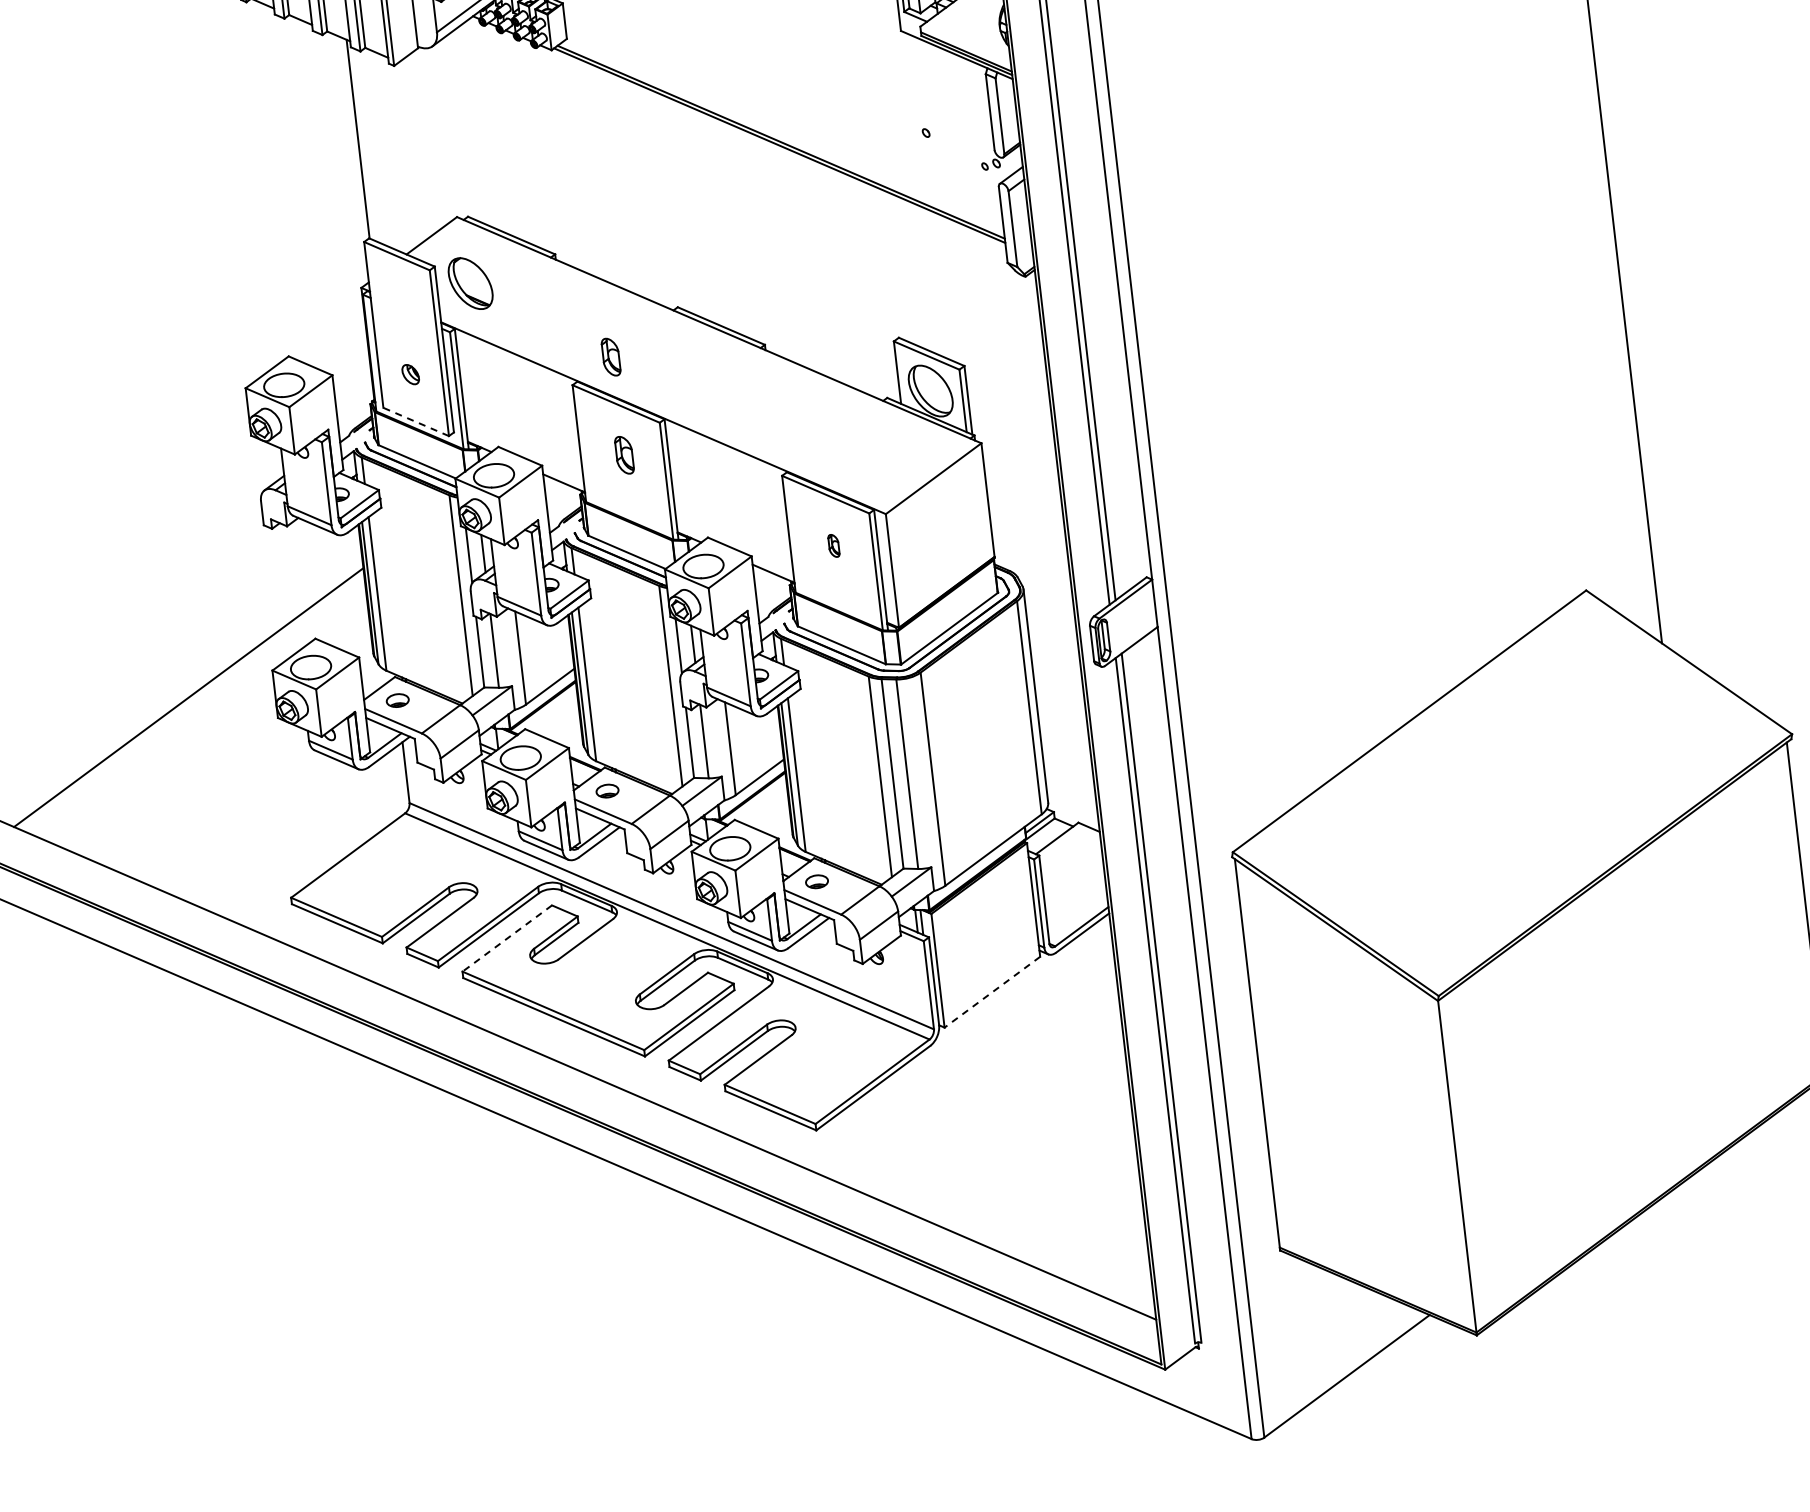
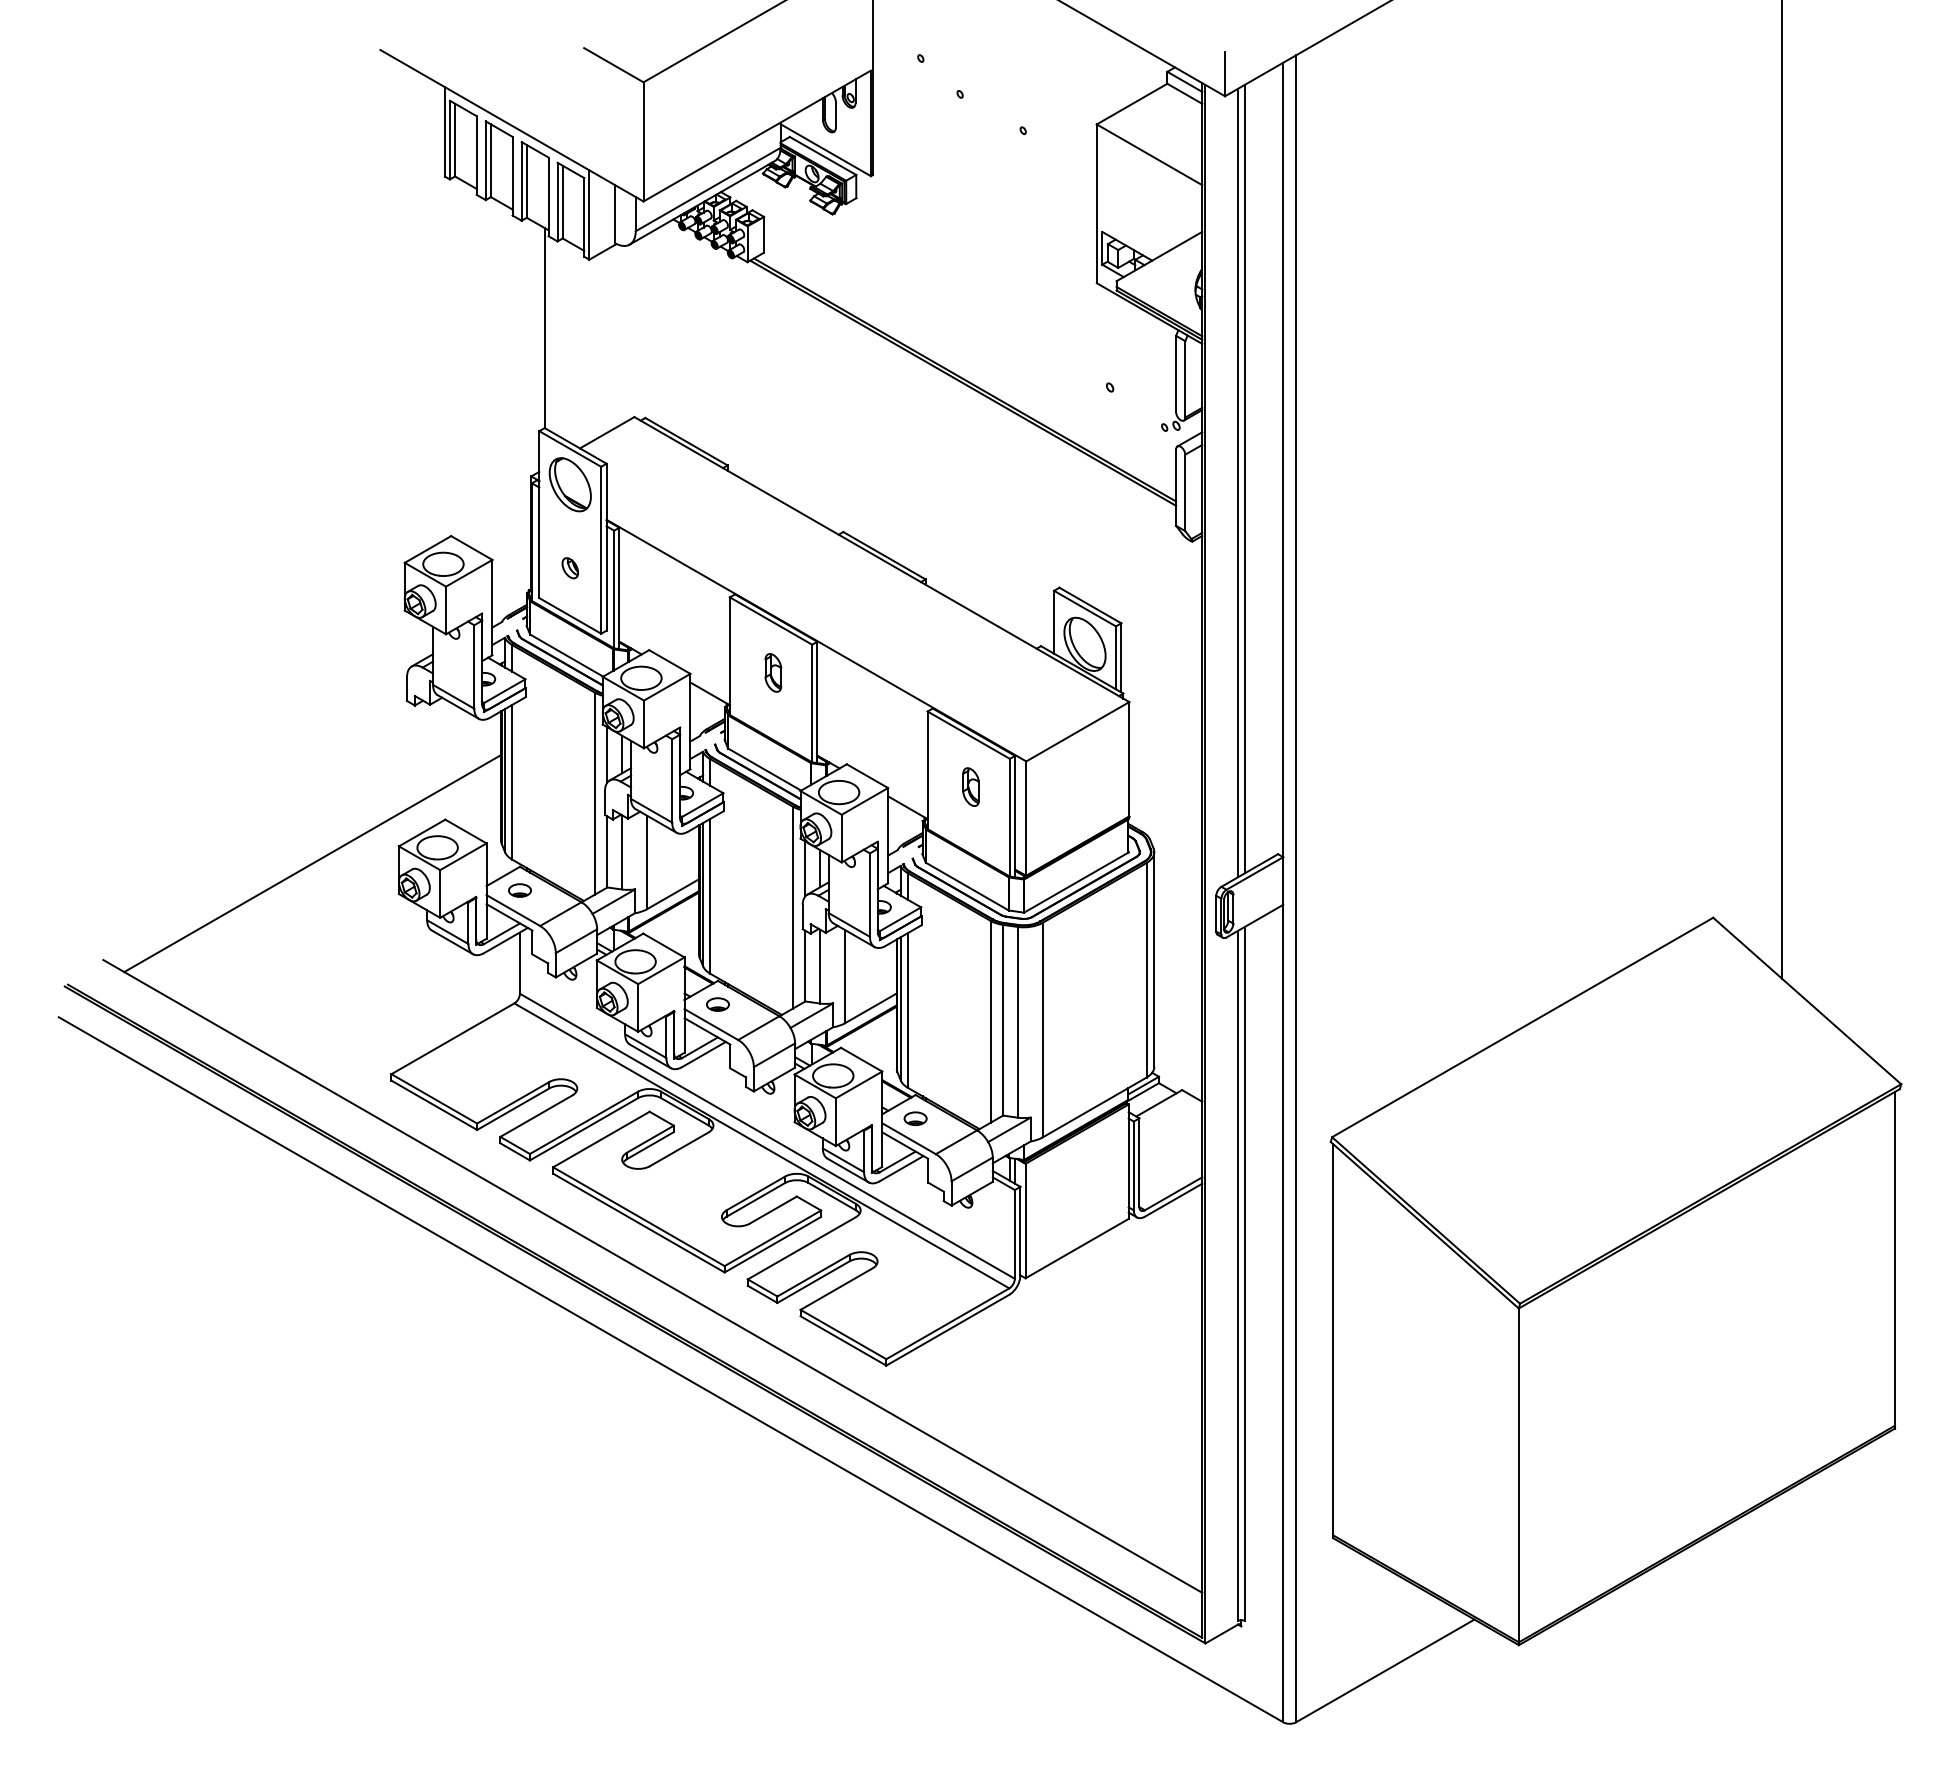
part: (469, 283) -> (569, 484), moved
part: (611, 356) -> (771, 573), removed
line: (416, 421) -> (570, 615), dashed -> solid
part: (833, 545) -> (970, 786), size x1.67
line: (507, 938) -> (601, 1139), dashed -> solid
line: (991, 992) -> (1076, 1248), dashed -> solid

